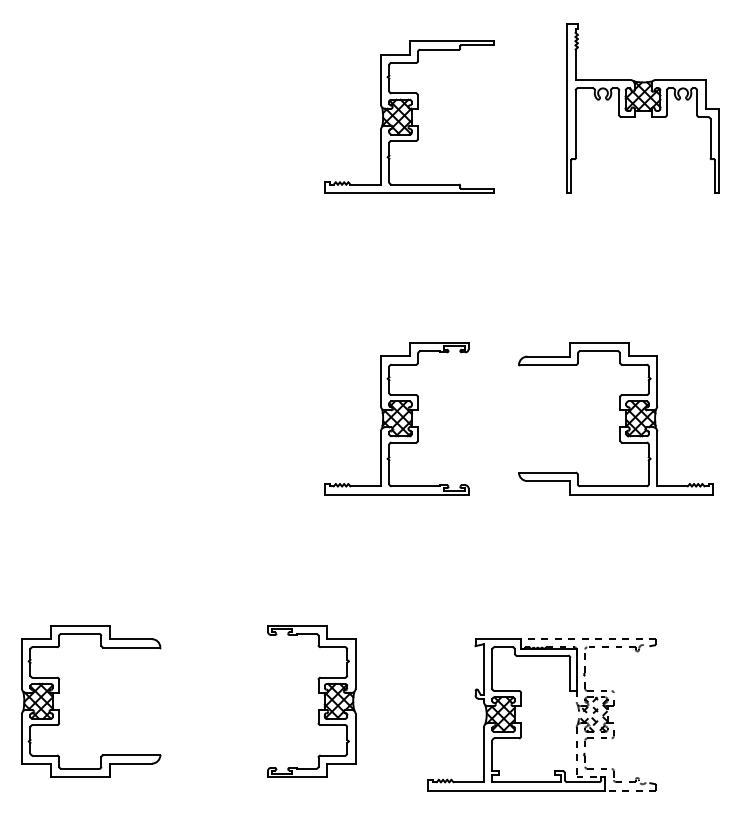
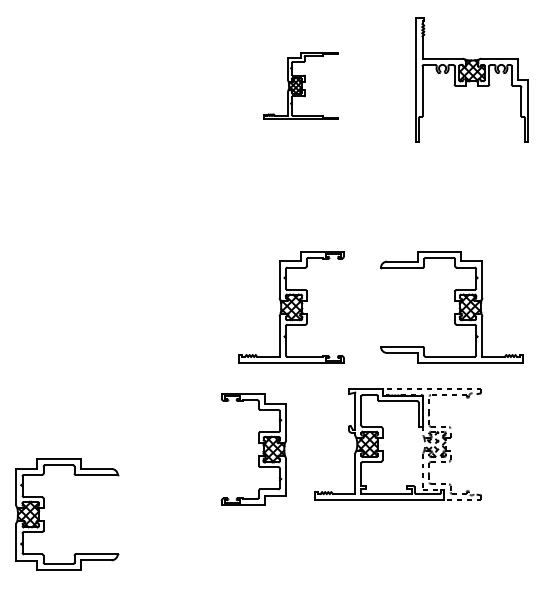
part: (409, 116) -> (300, 85), size x0.6
part: (318, 693) -> (258, 443), moved
part: (522, 706) -> (383, 438), moved

